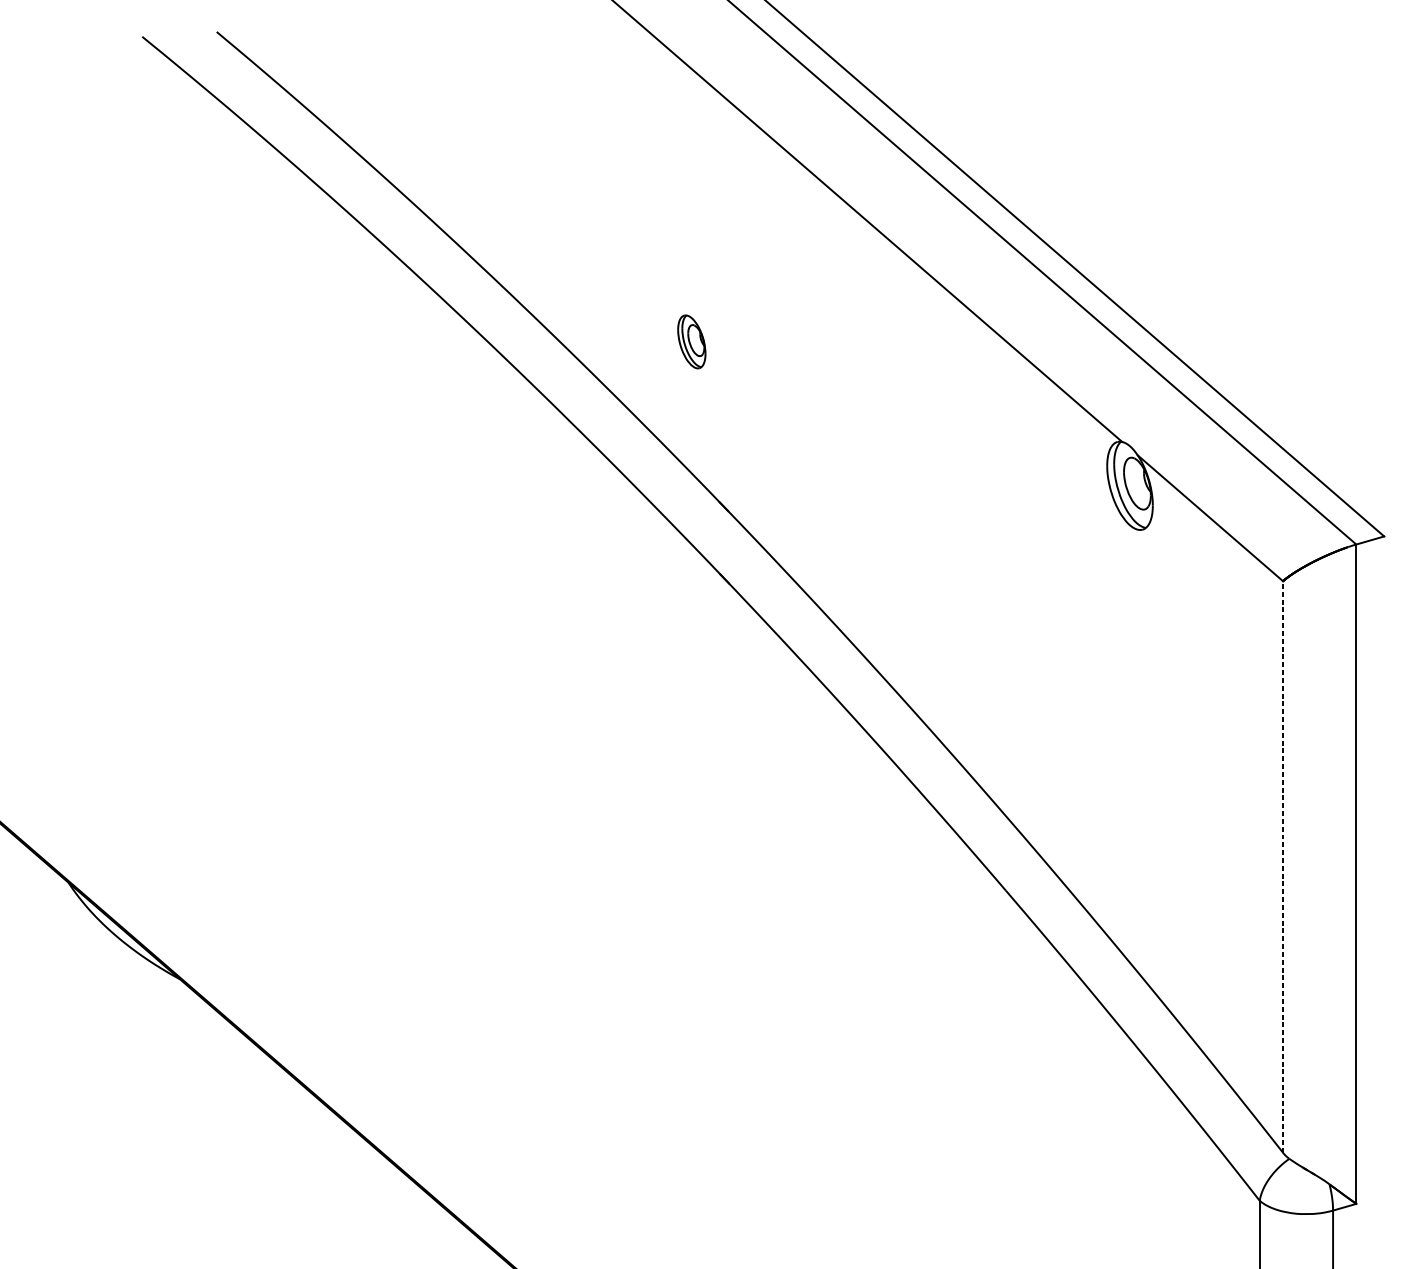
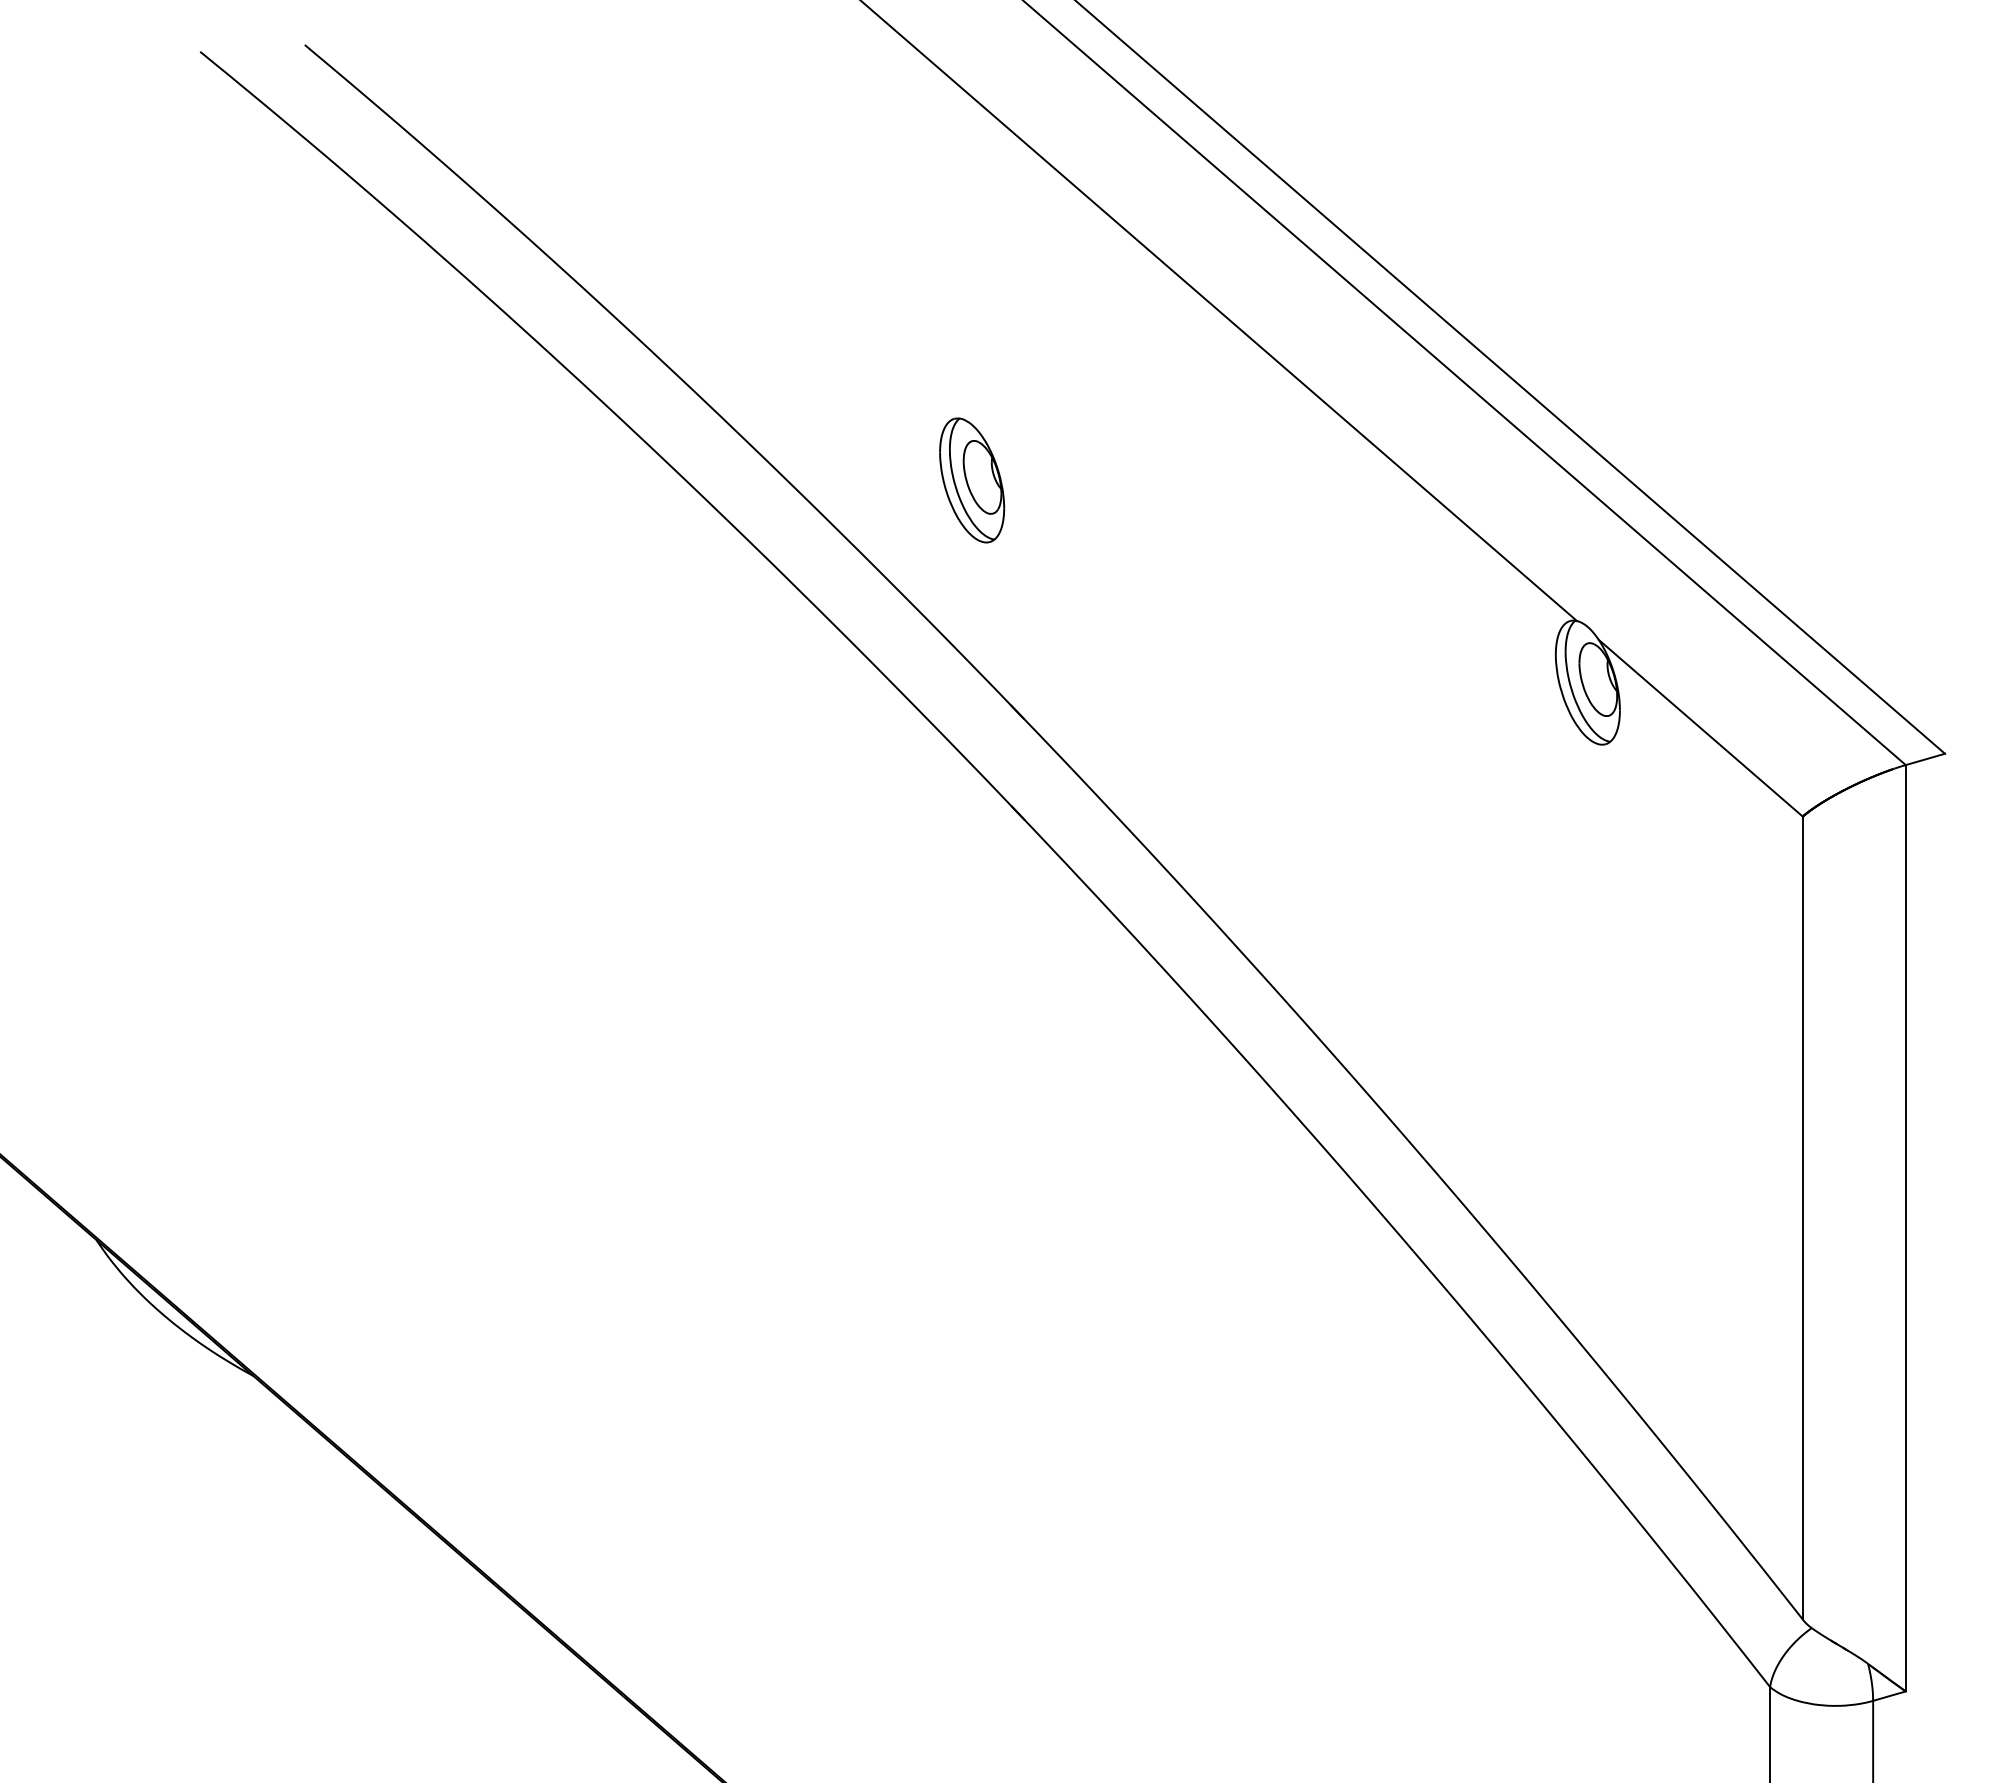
part: (692, 341) -> (972, 480), size x1.67
line: (1282, 866) -> (1802, 1217), dashed -> solid

